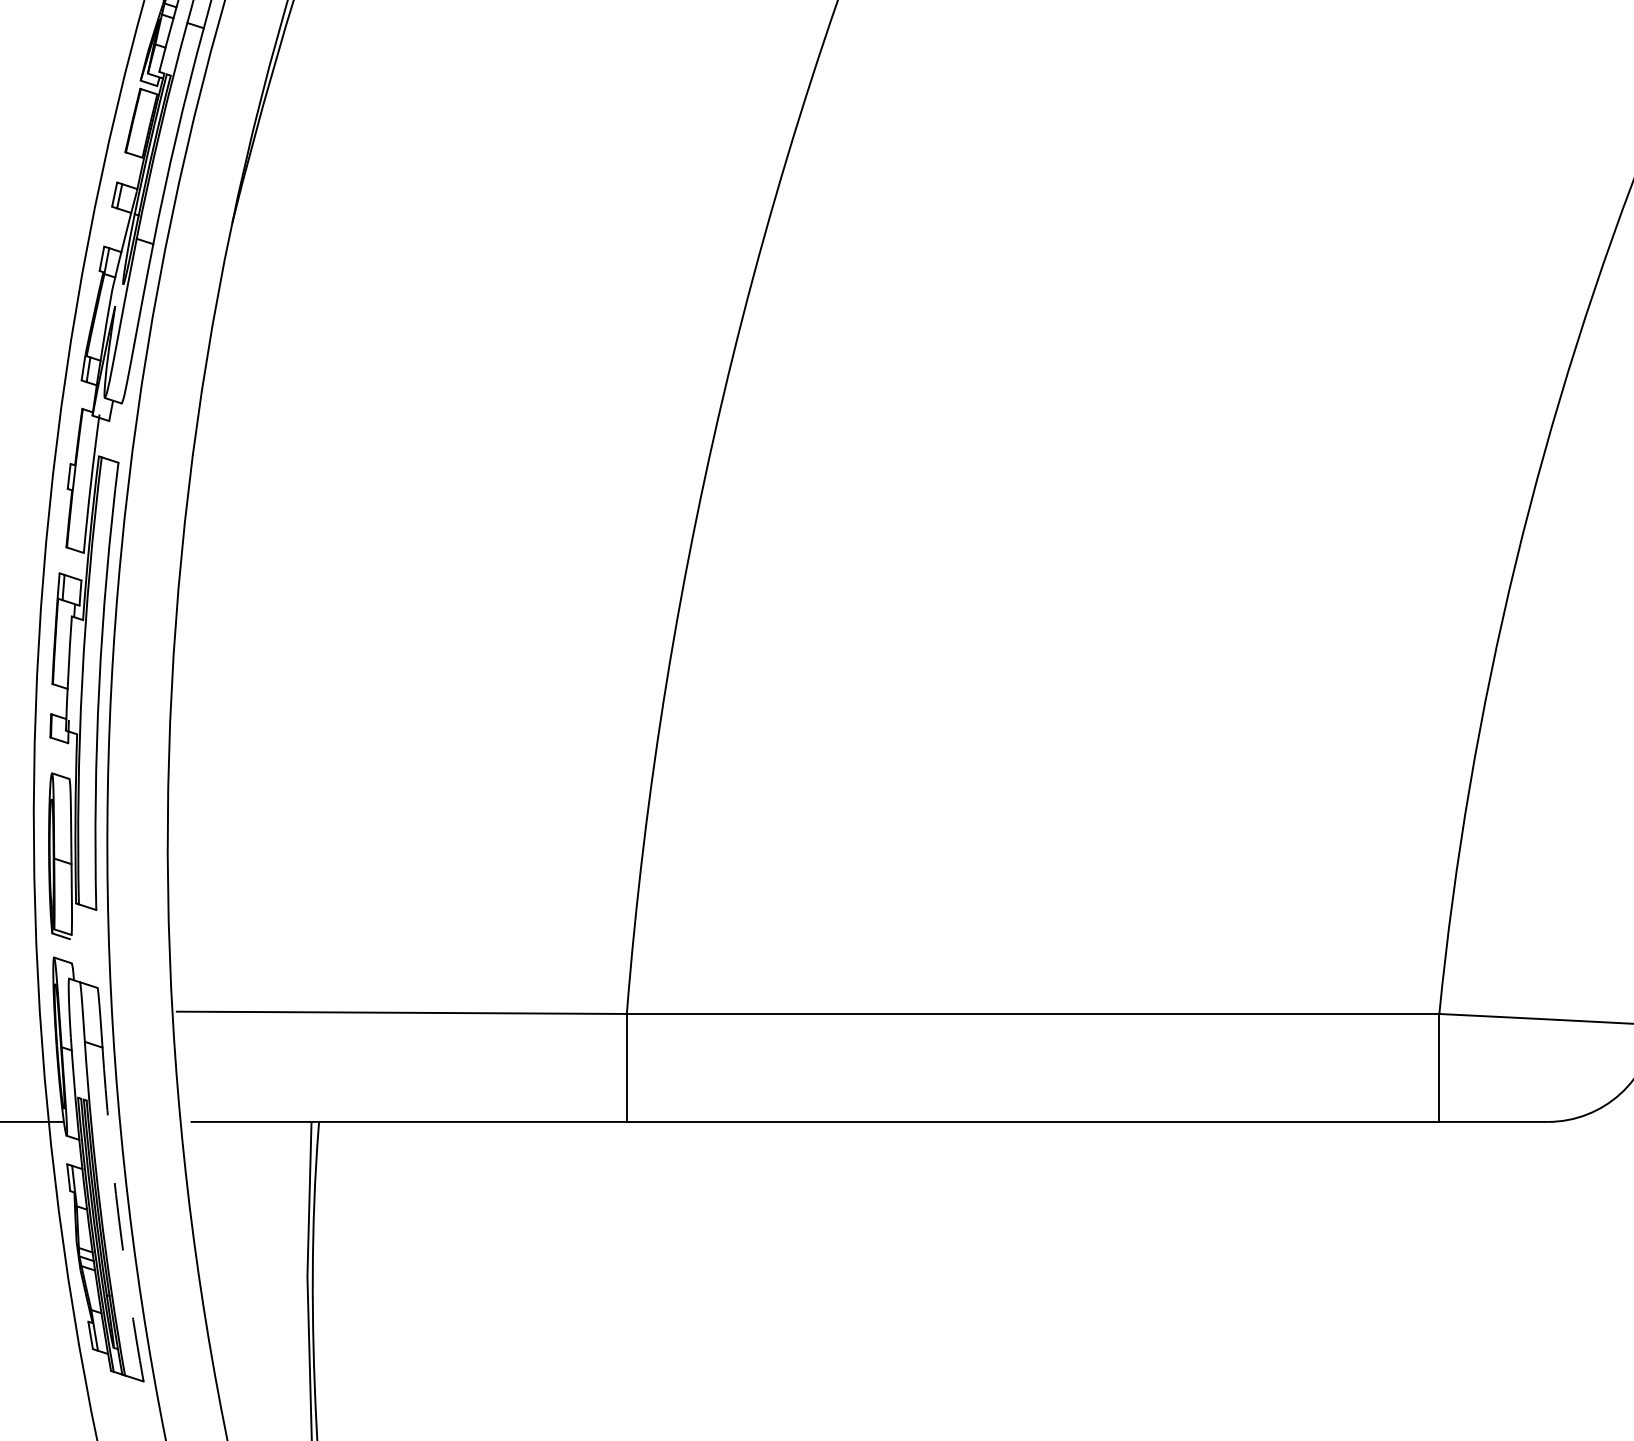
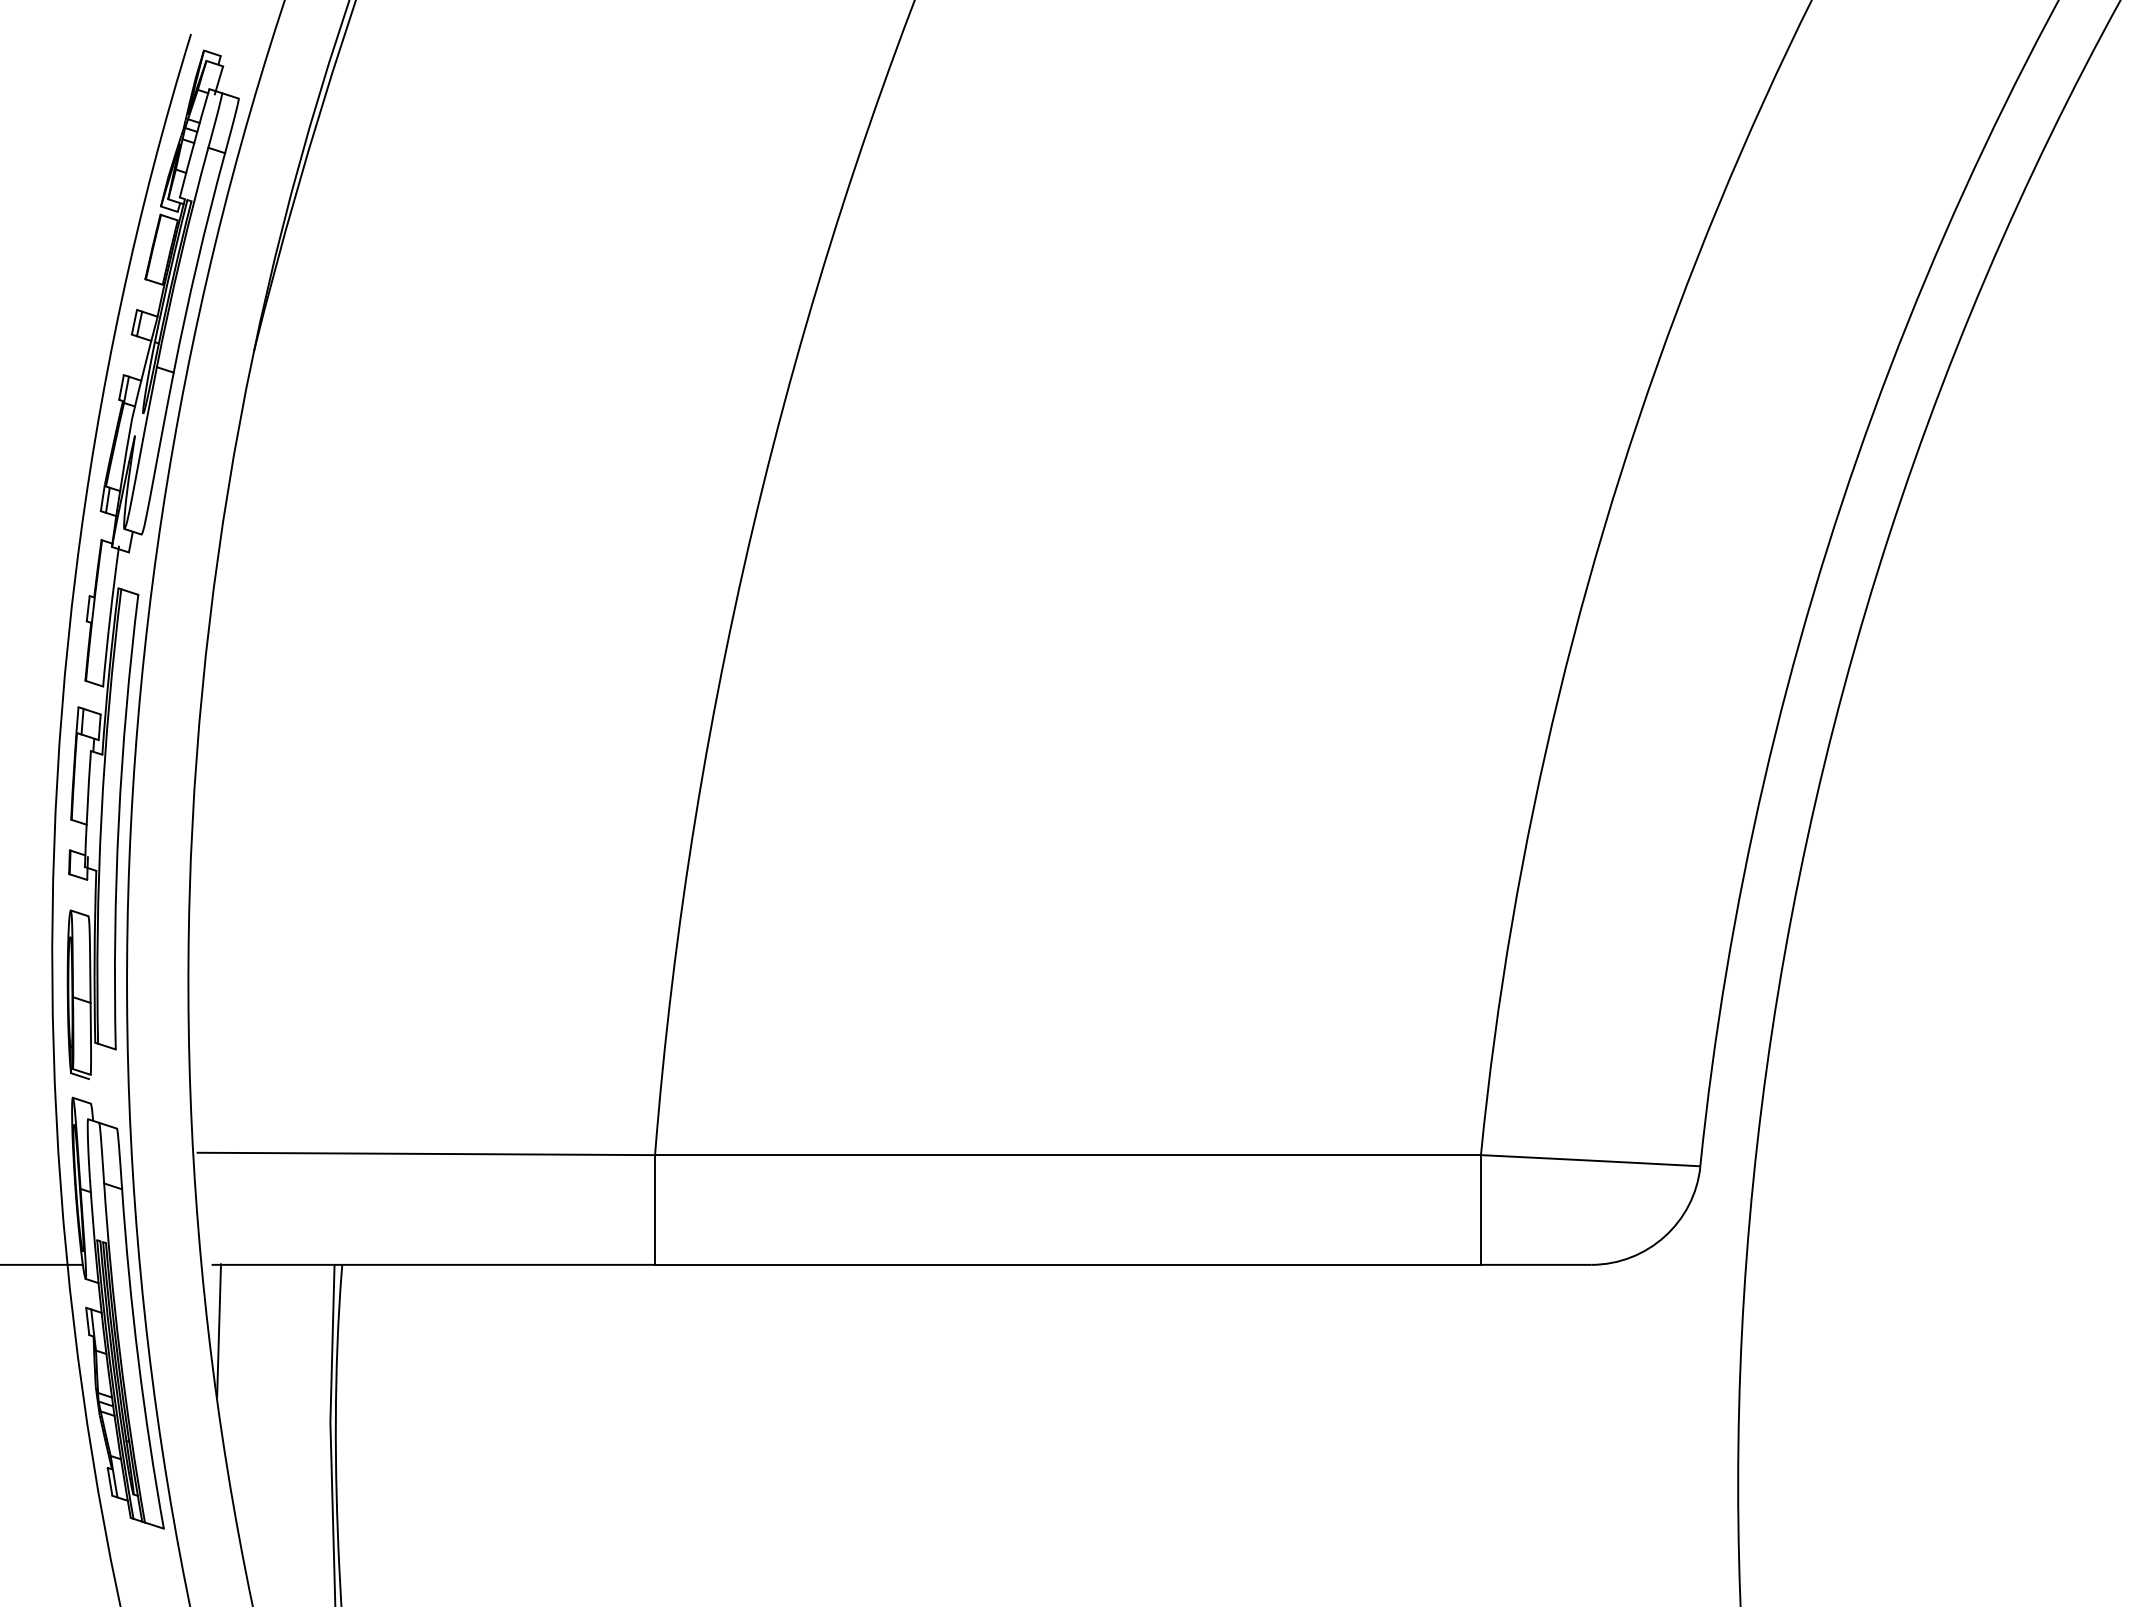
line: (198, 1186) -> (219, 1330), added
arc: (118, 1215) -> (138, 1359), dashed -> solid

